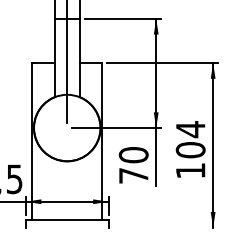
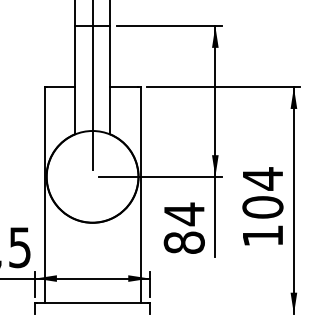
text: (133, 164) -> (183, 227), 70 -> 84

